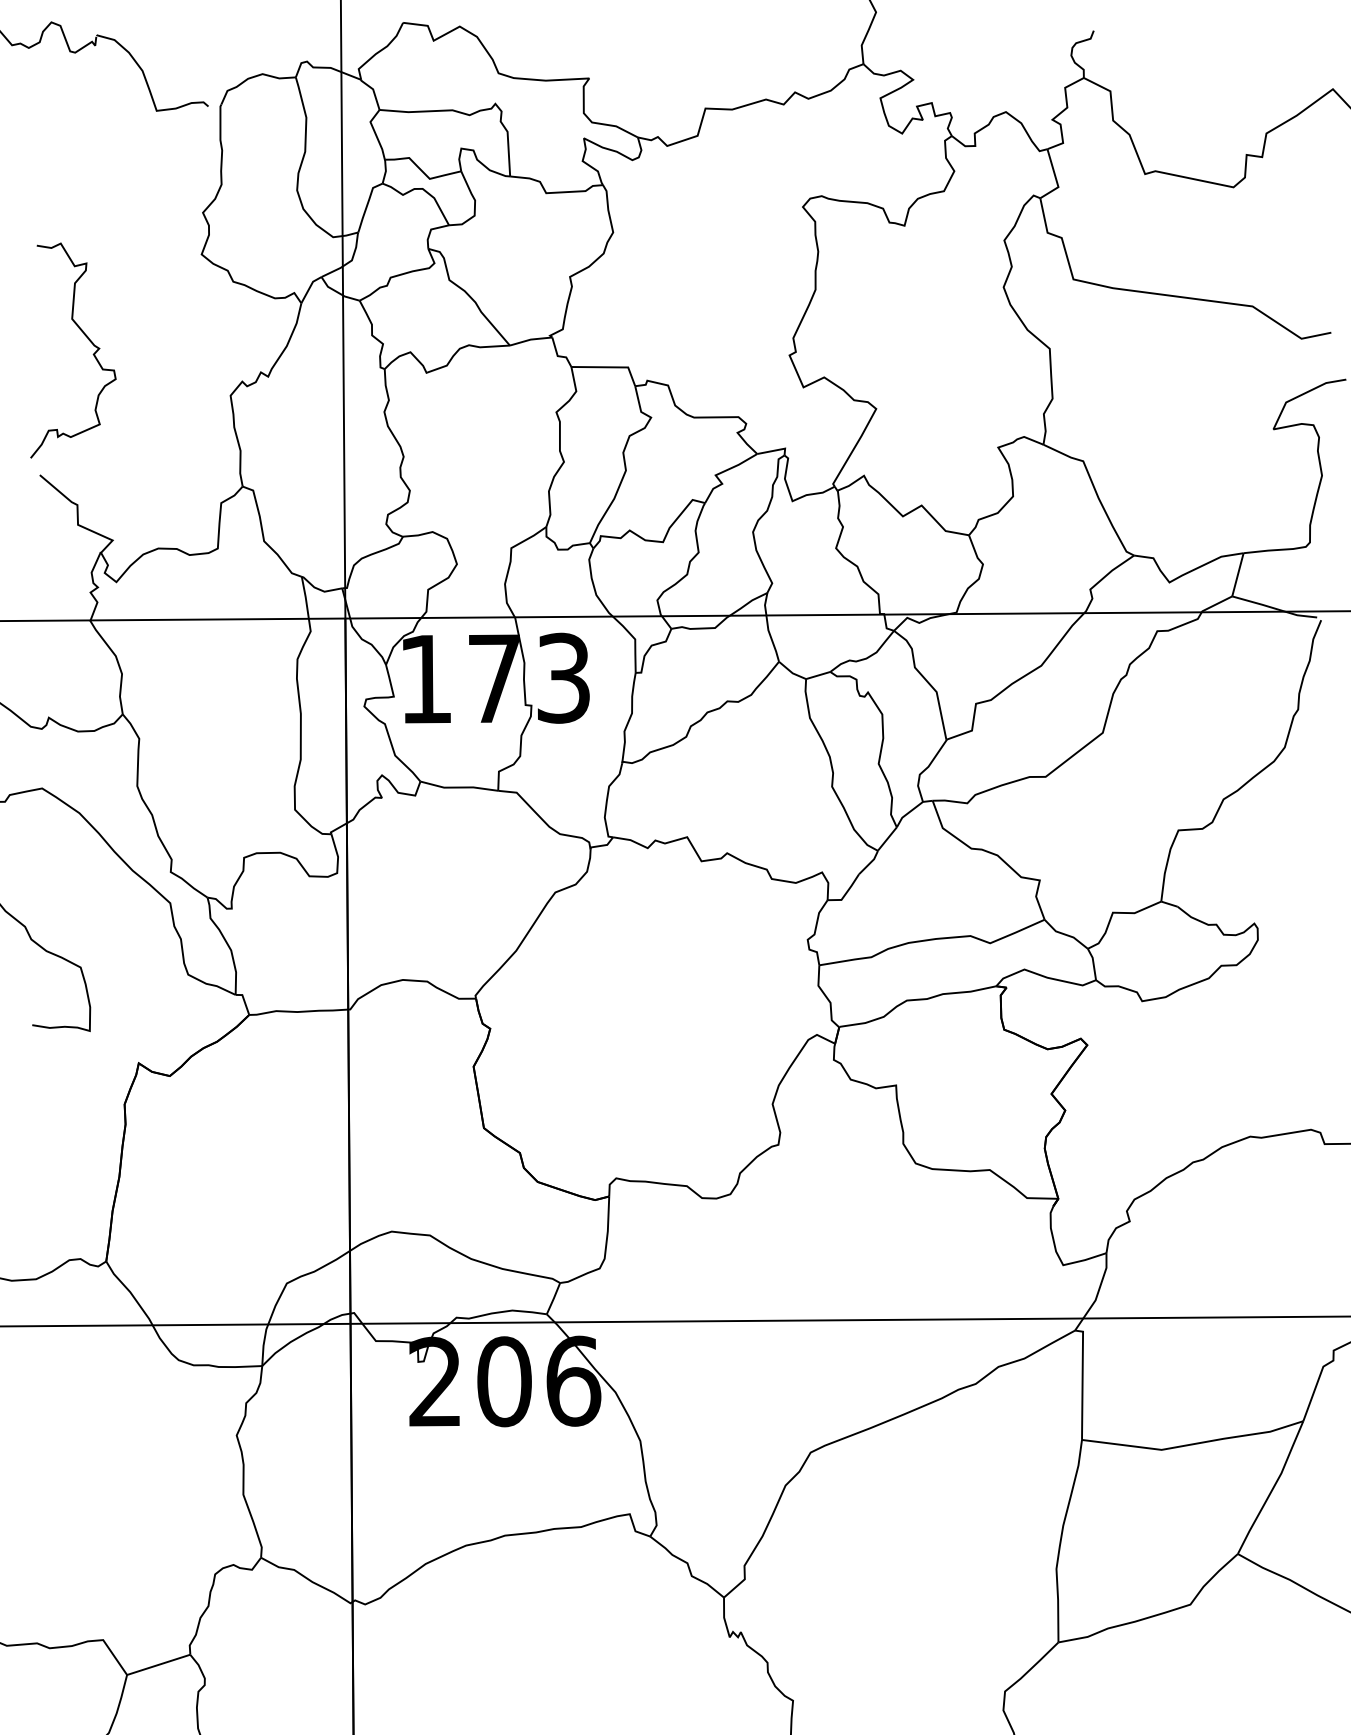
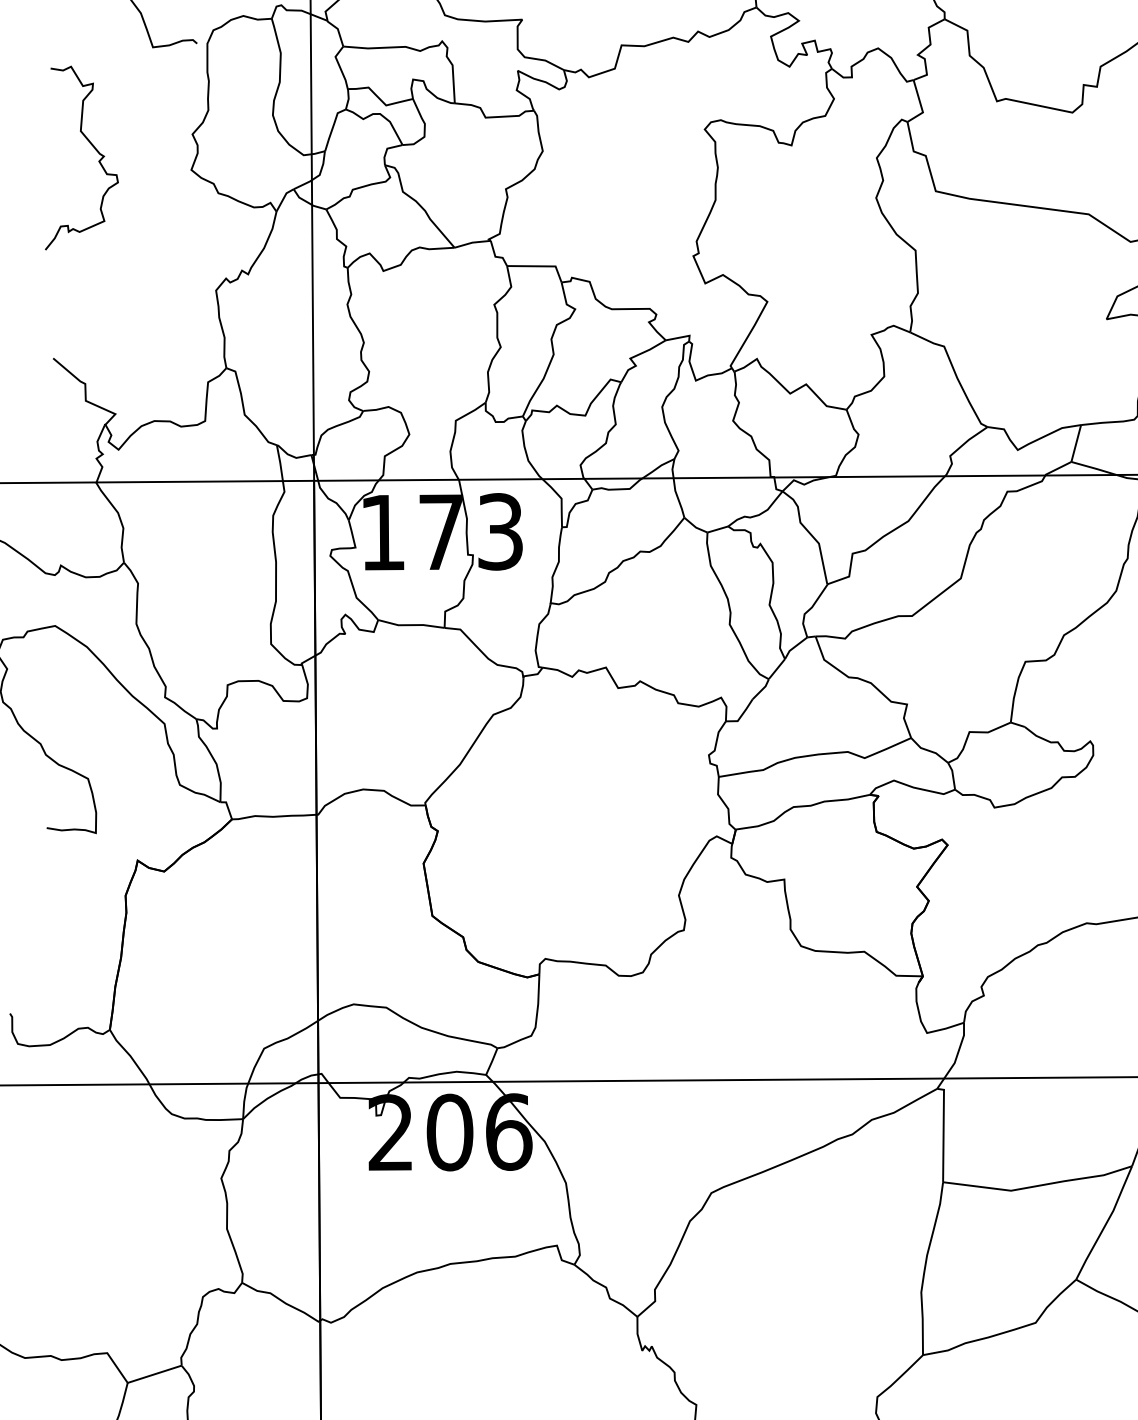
curve: (88, 340) -> (94, 149), moved

